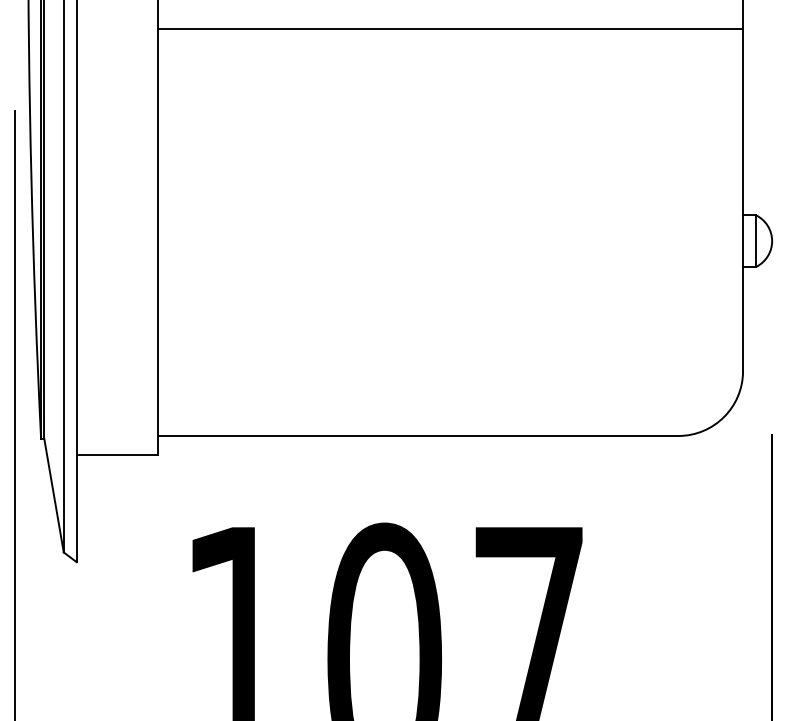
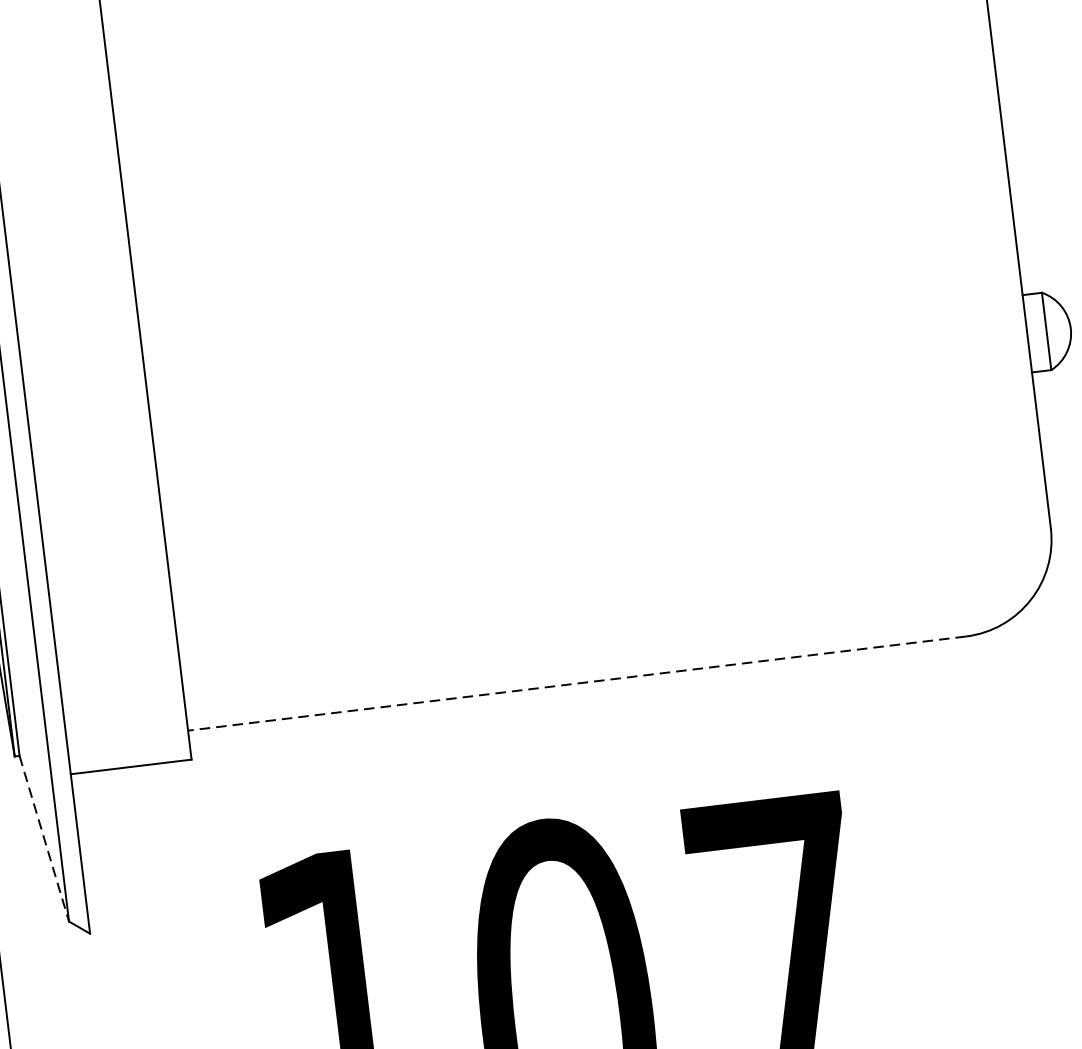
line: (450, 29) -> (552, 70), removed
line: (417, 436) -> (576, 684), solid -> dashed
line: (54, 496) -> (45, 839), solid -> dashed

